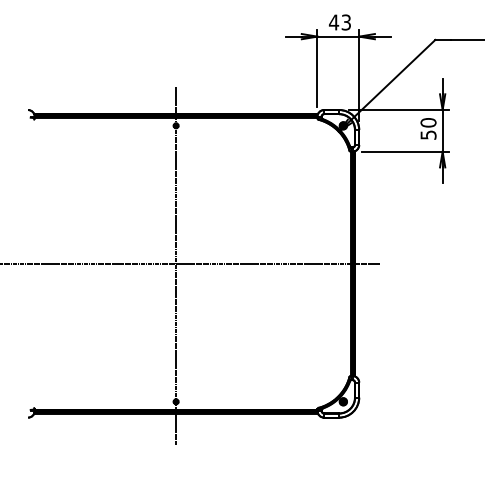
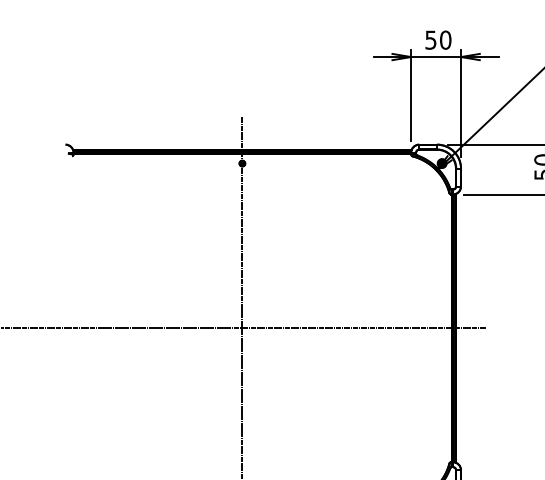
text: (339, 22) -> (437, 40), 43 -> 50

